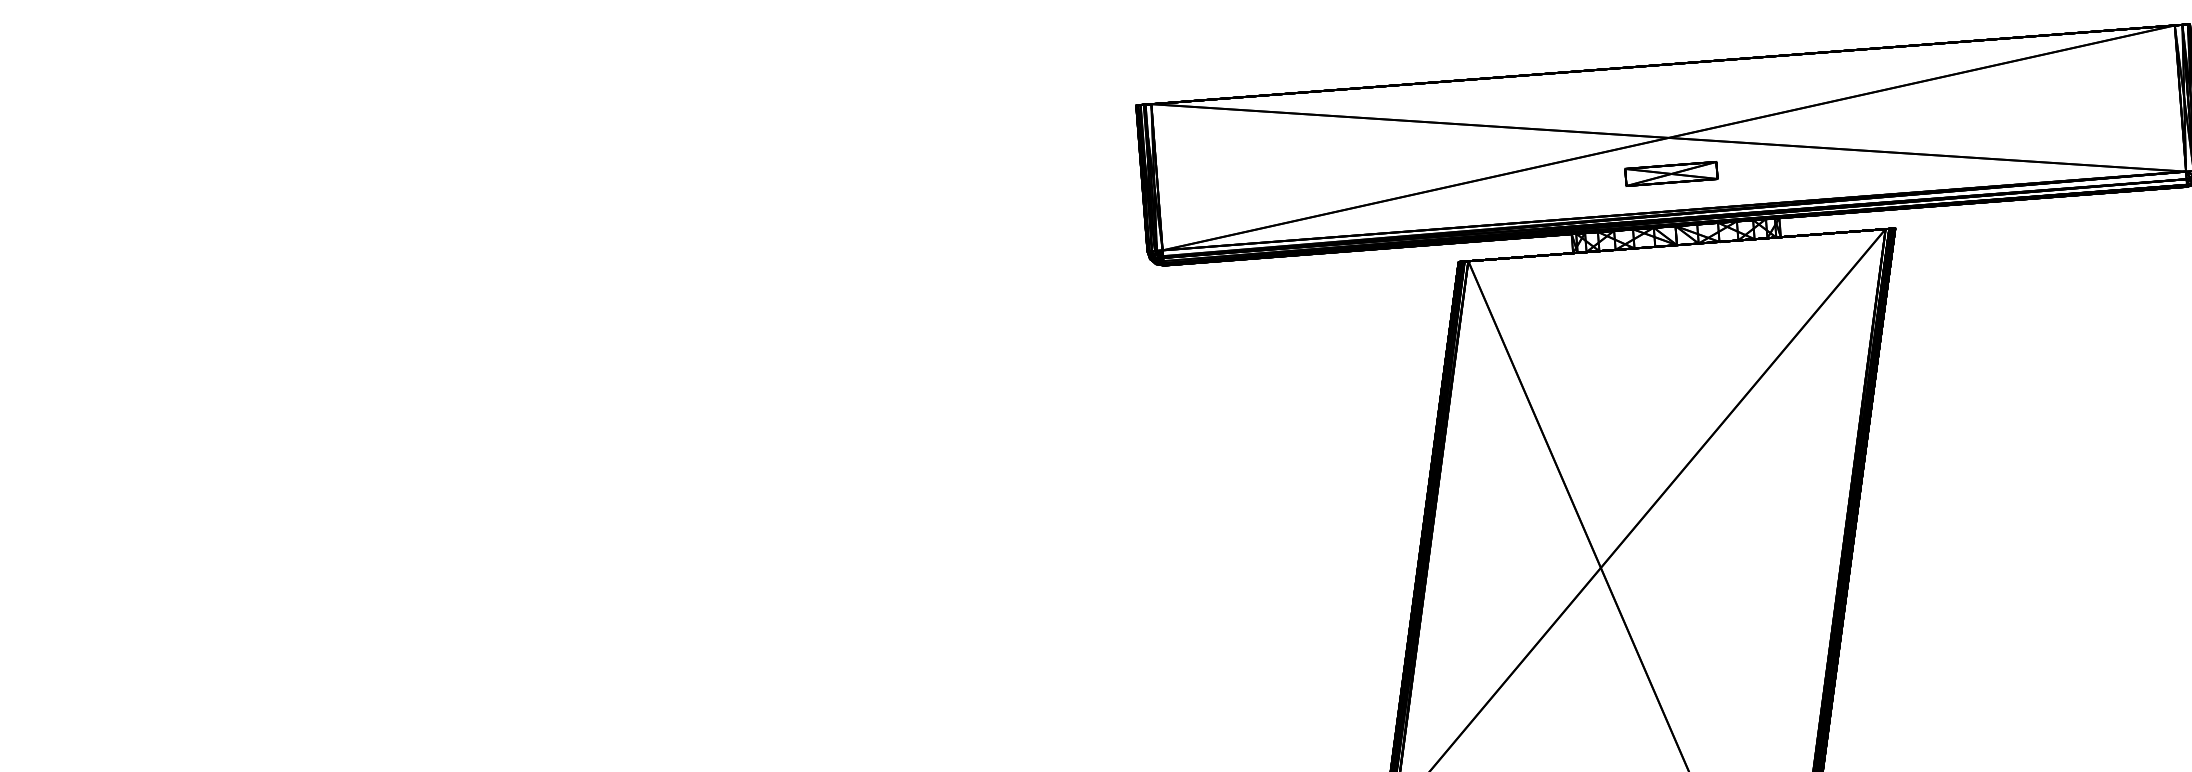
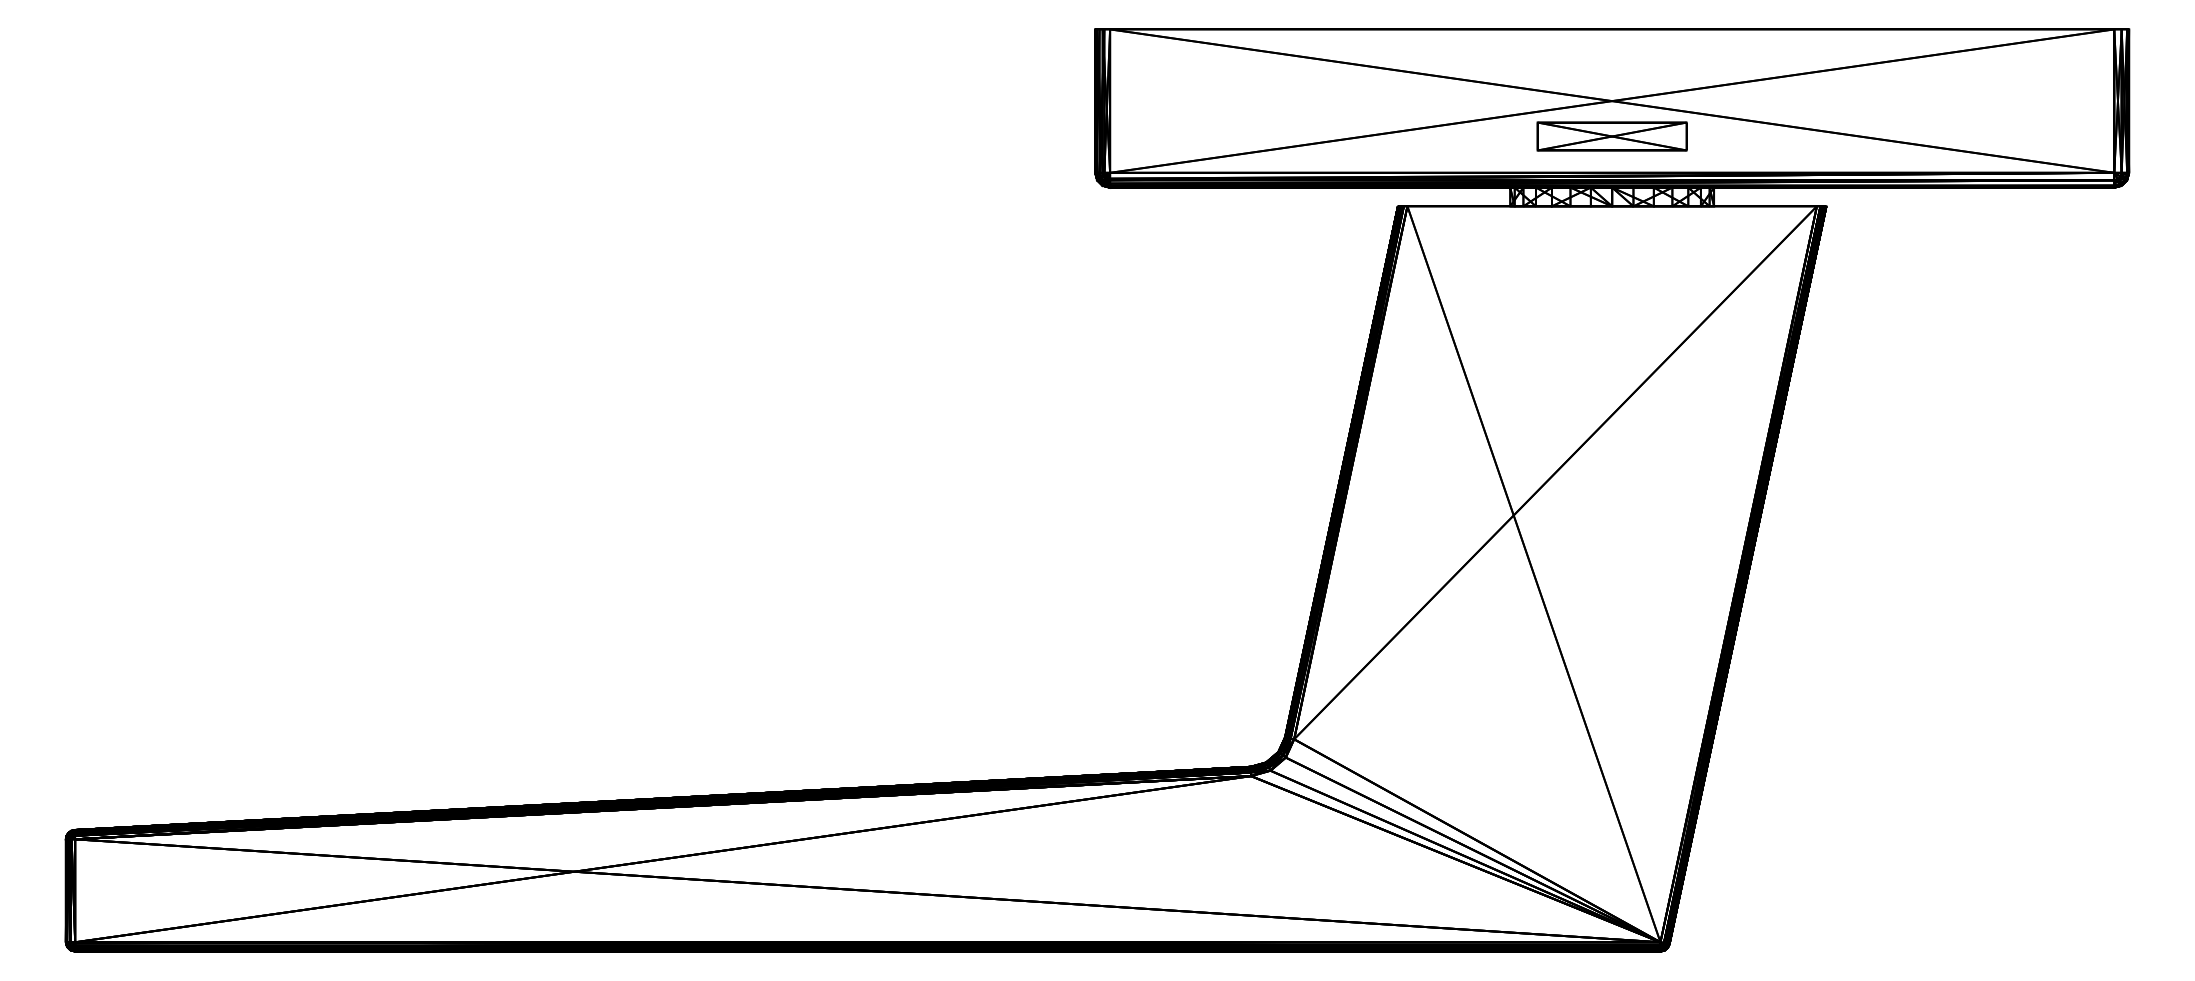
part: (1670, 174) -> (1611, 136), size x1.67

